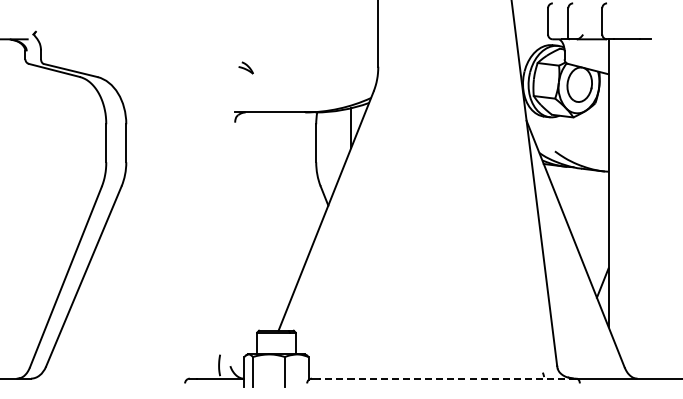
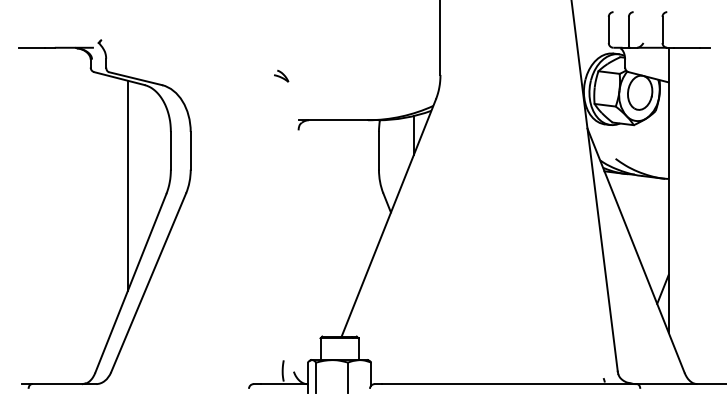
part: (246, 67) -> (281, 75), moved
line: (63, 178) -> (128, 185), added
line: (447, 379) -> (509, 384), dashed -> solid

